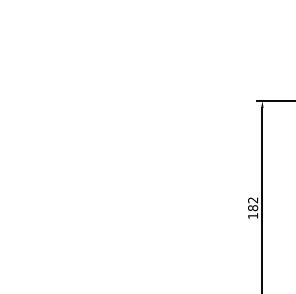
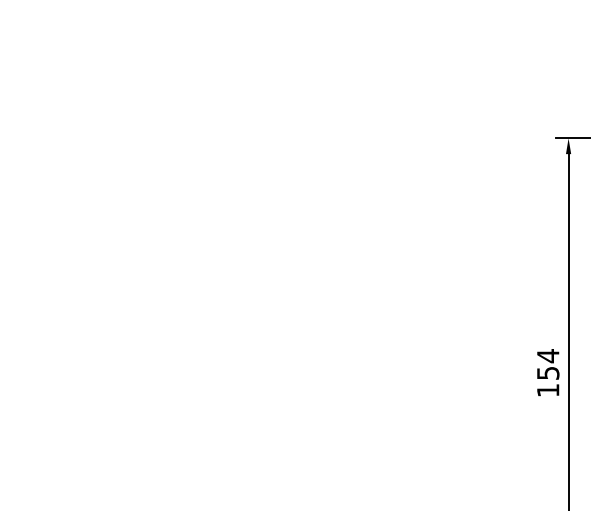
text: (253, 204) -> (549, 365), 182 -> 154

